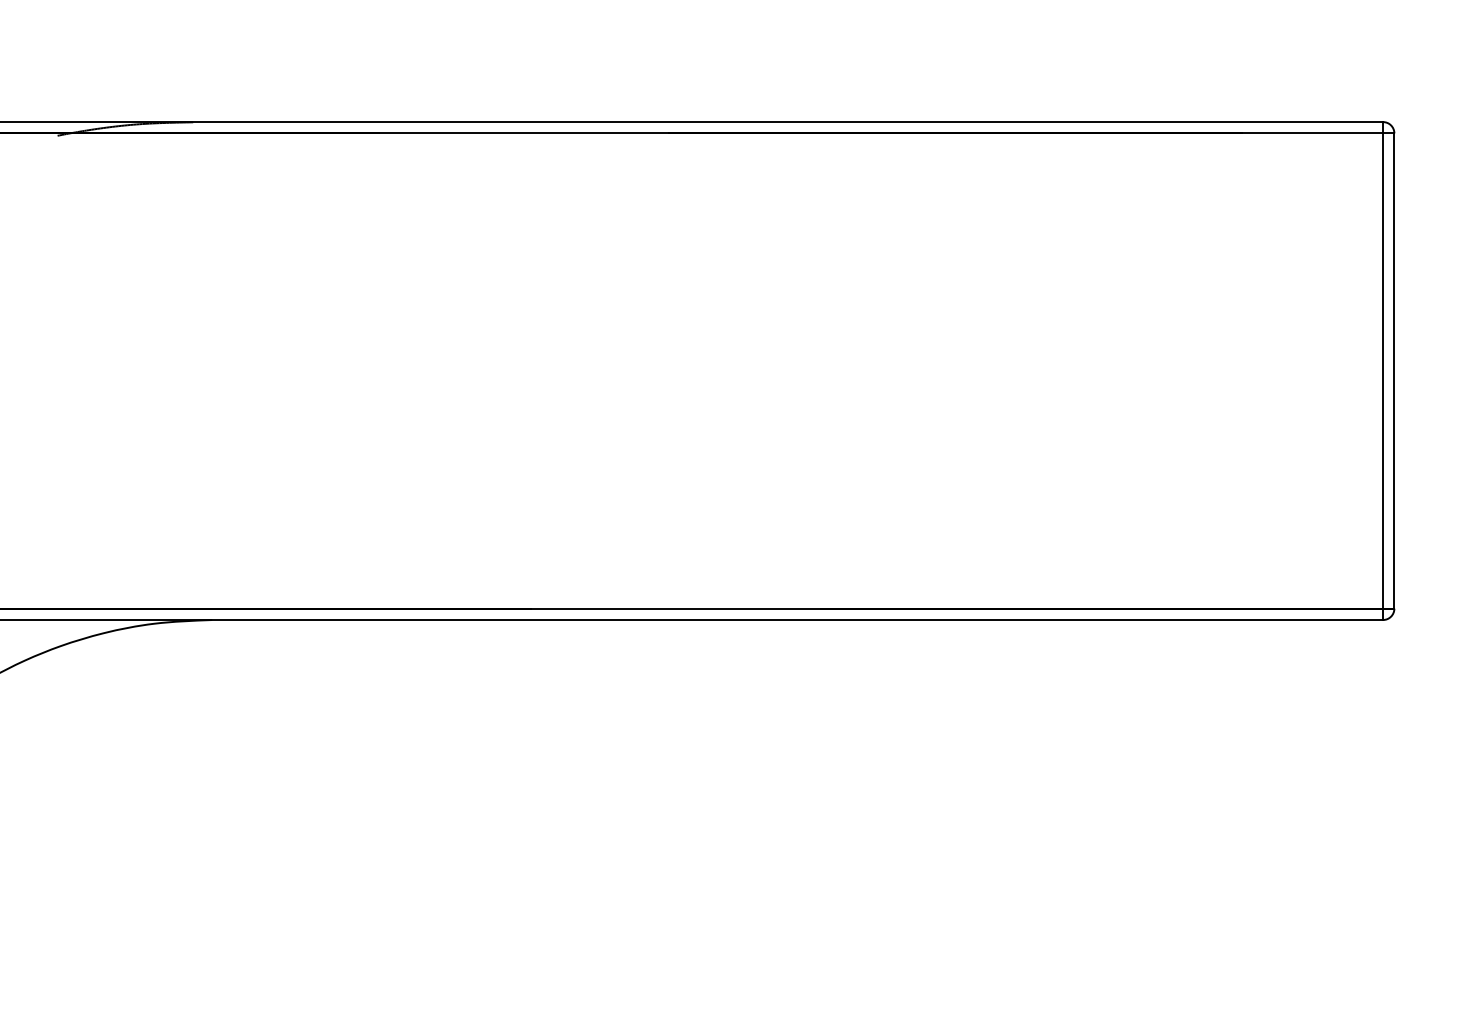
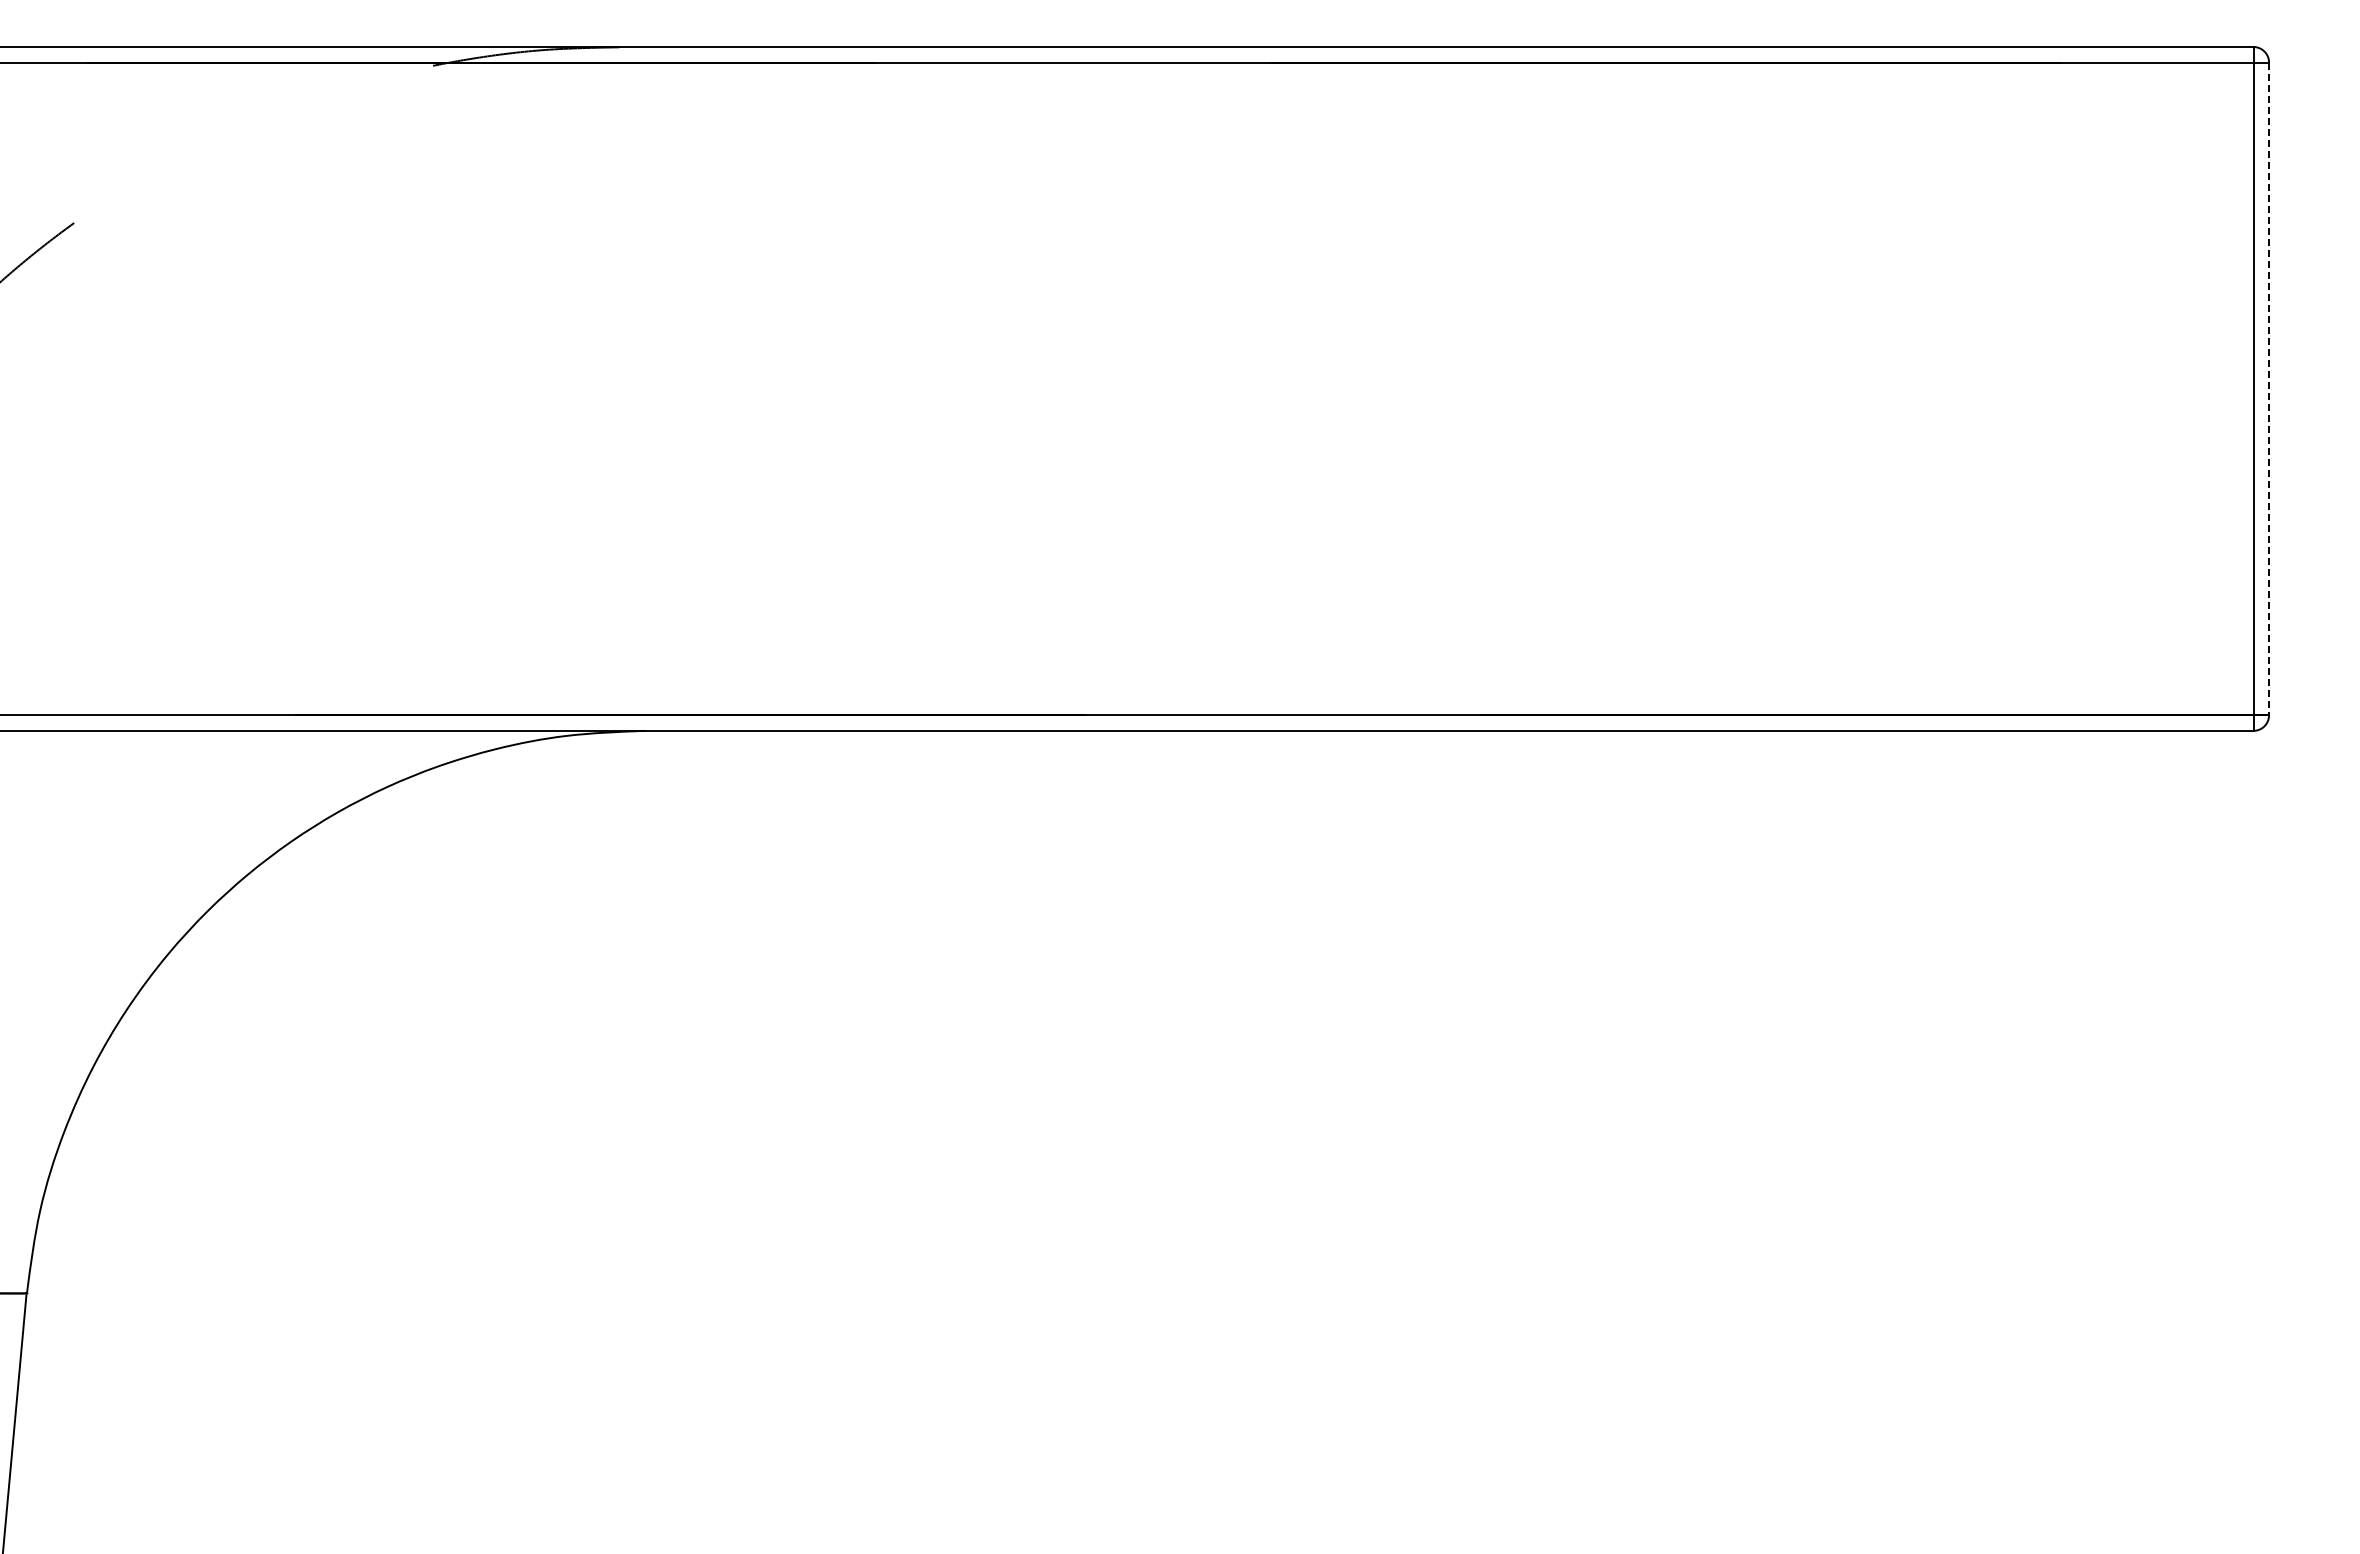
line: (1394, 371) -> (2269, 389), solid -> dashed

